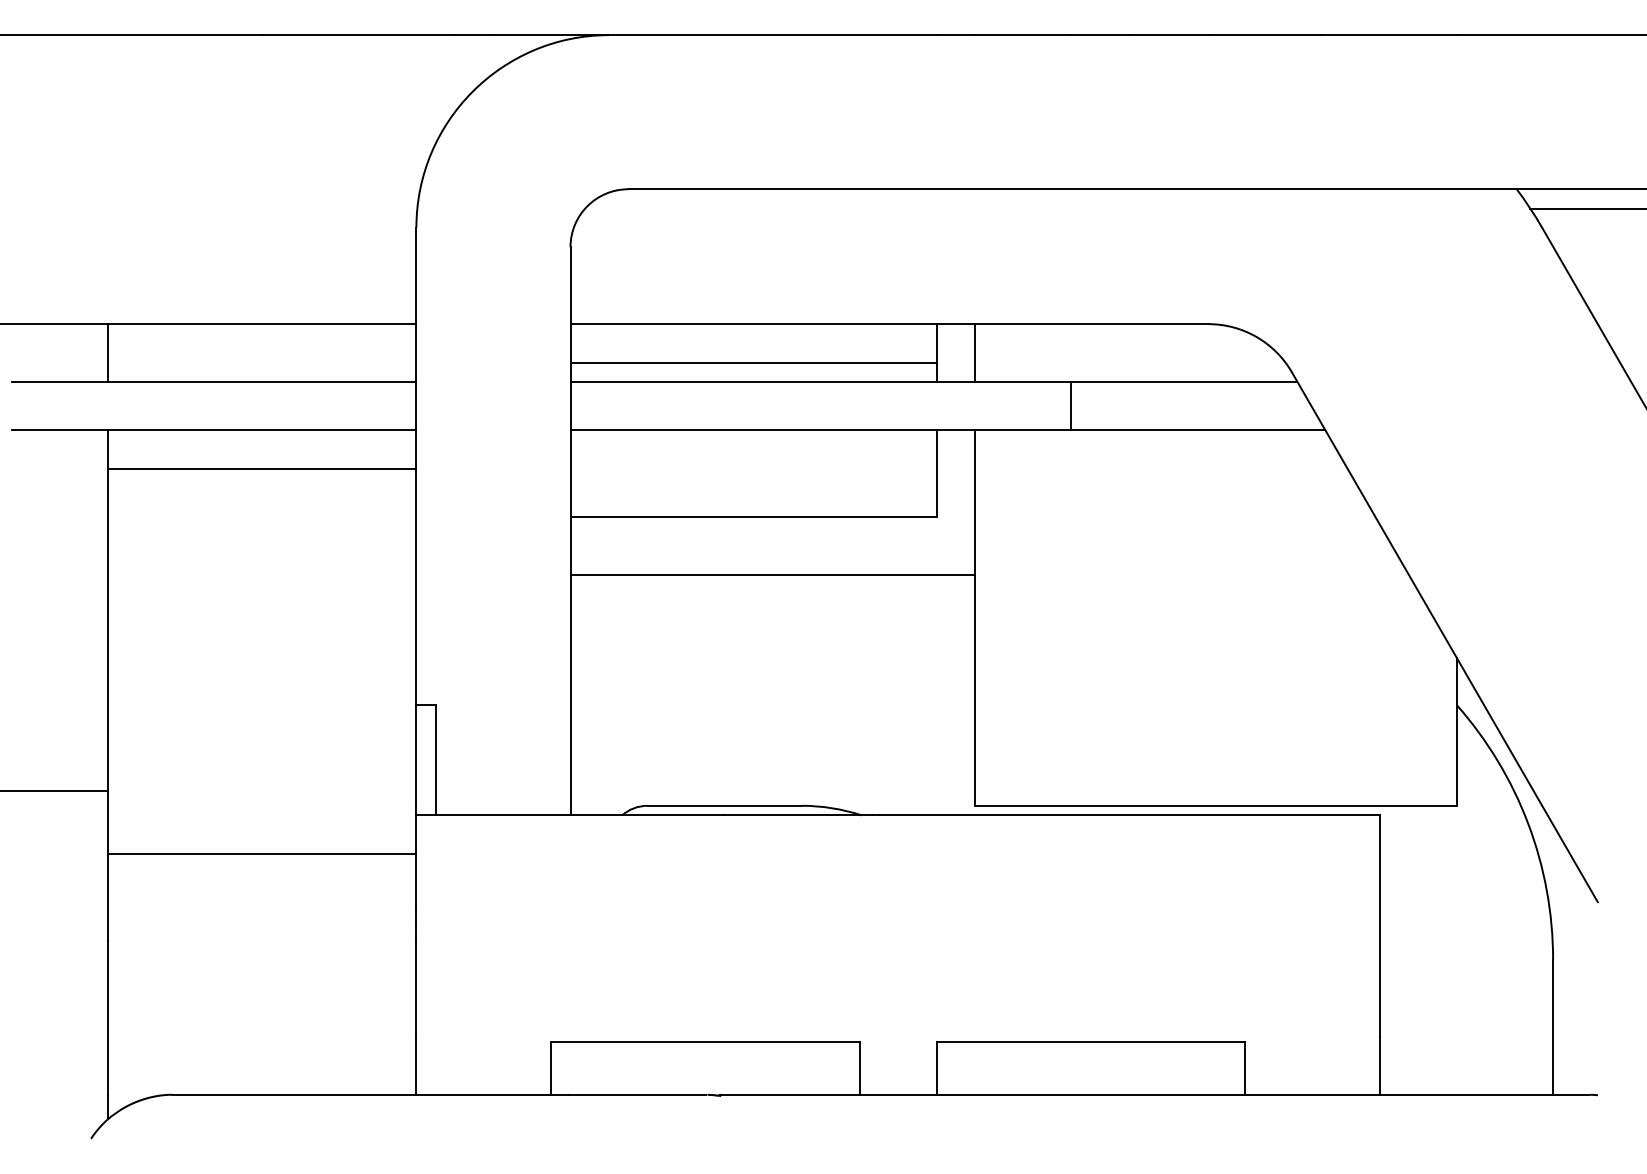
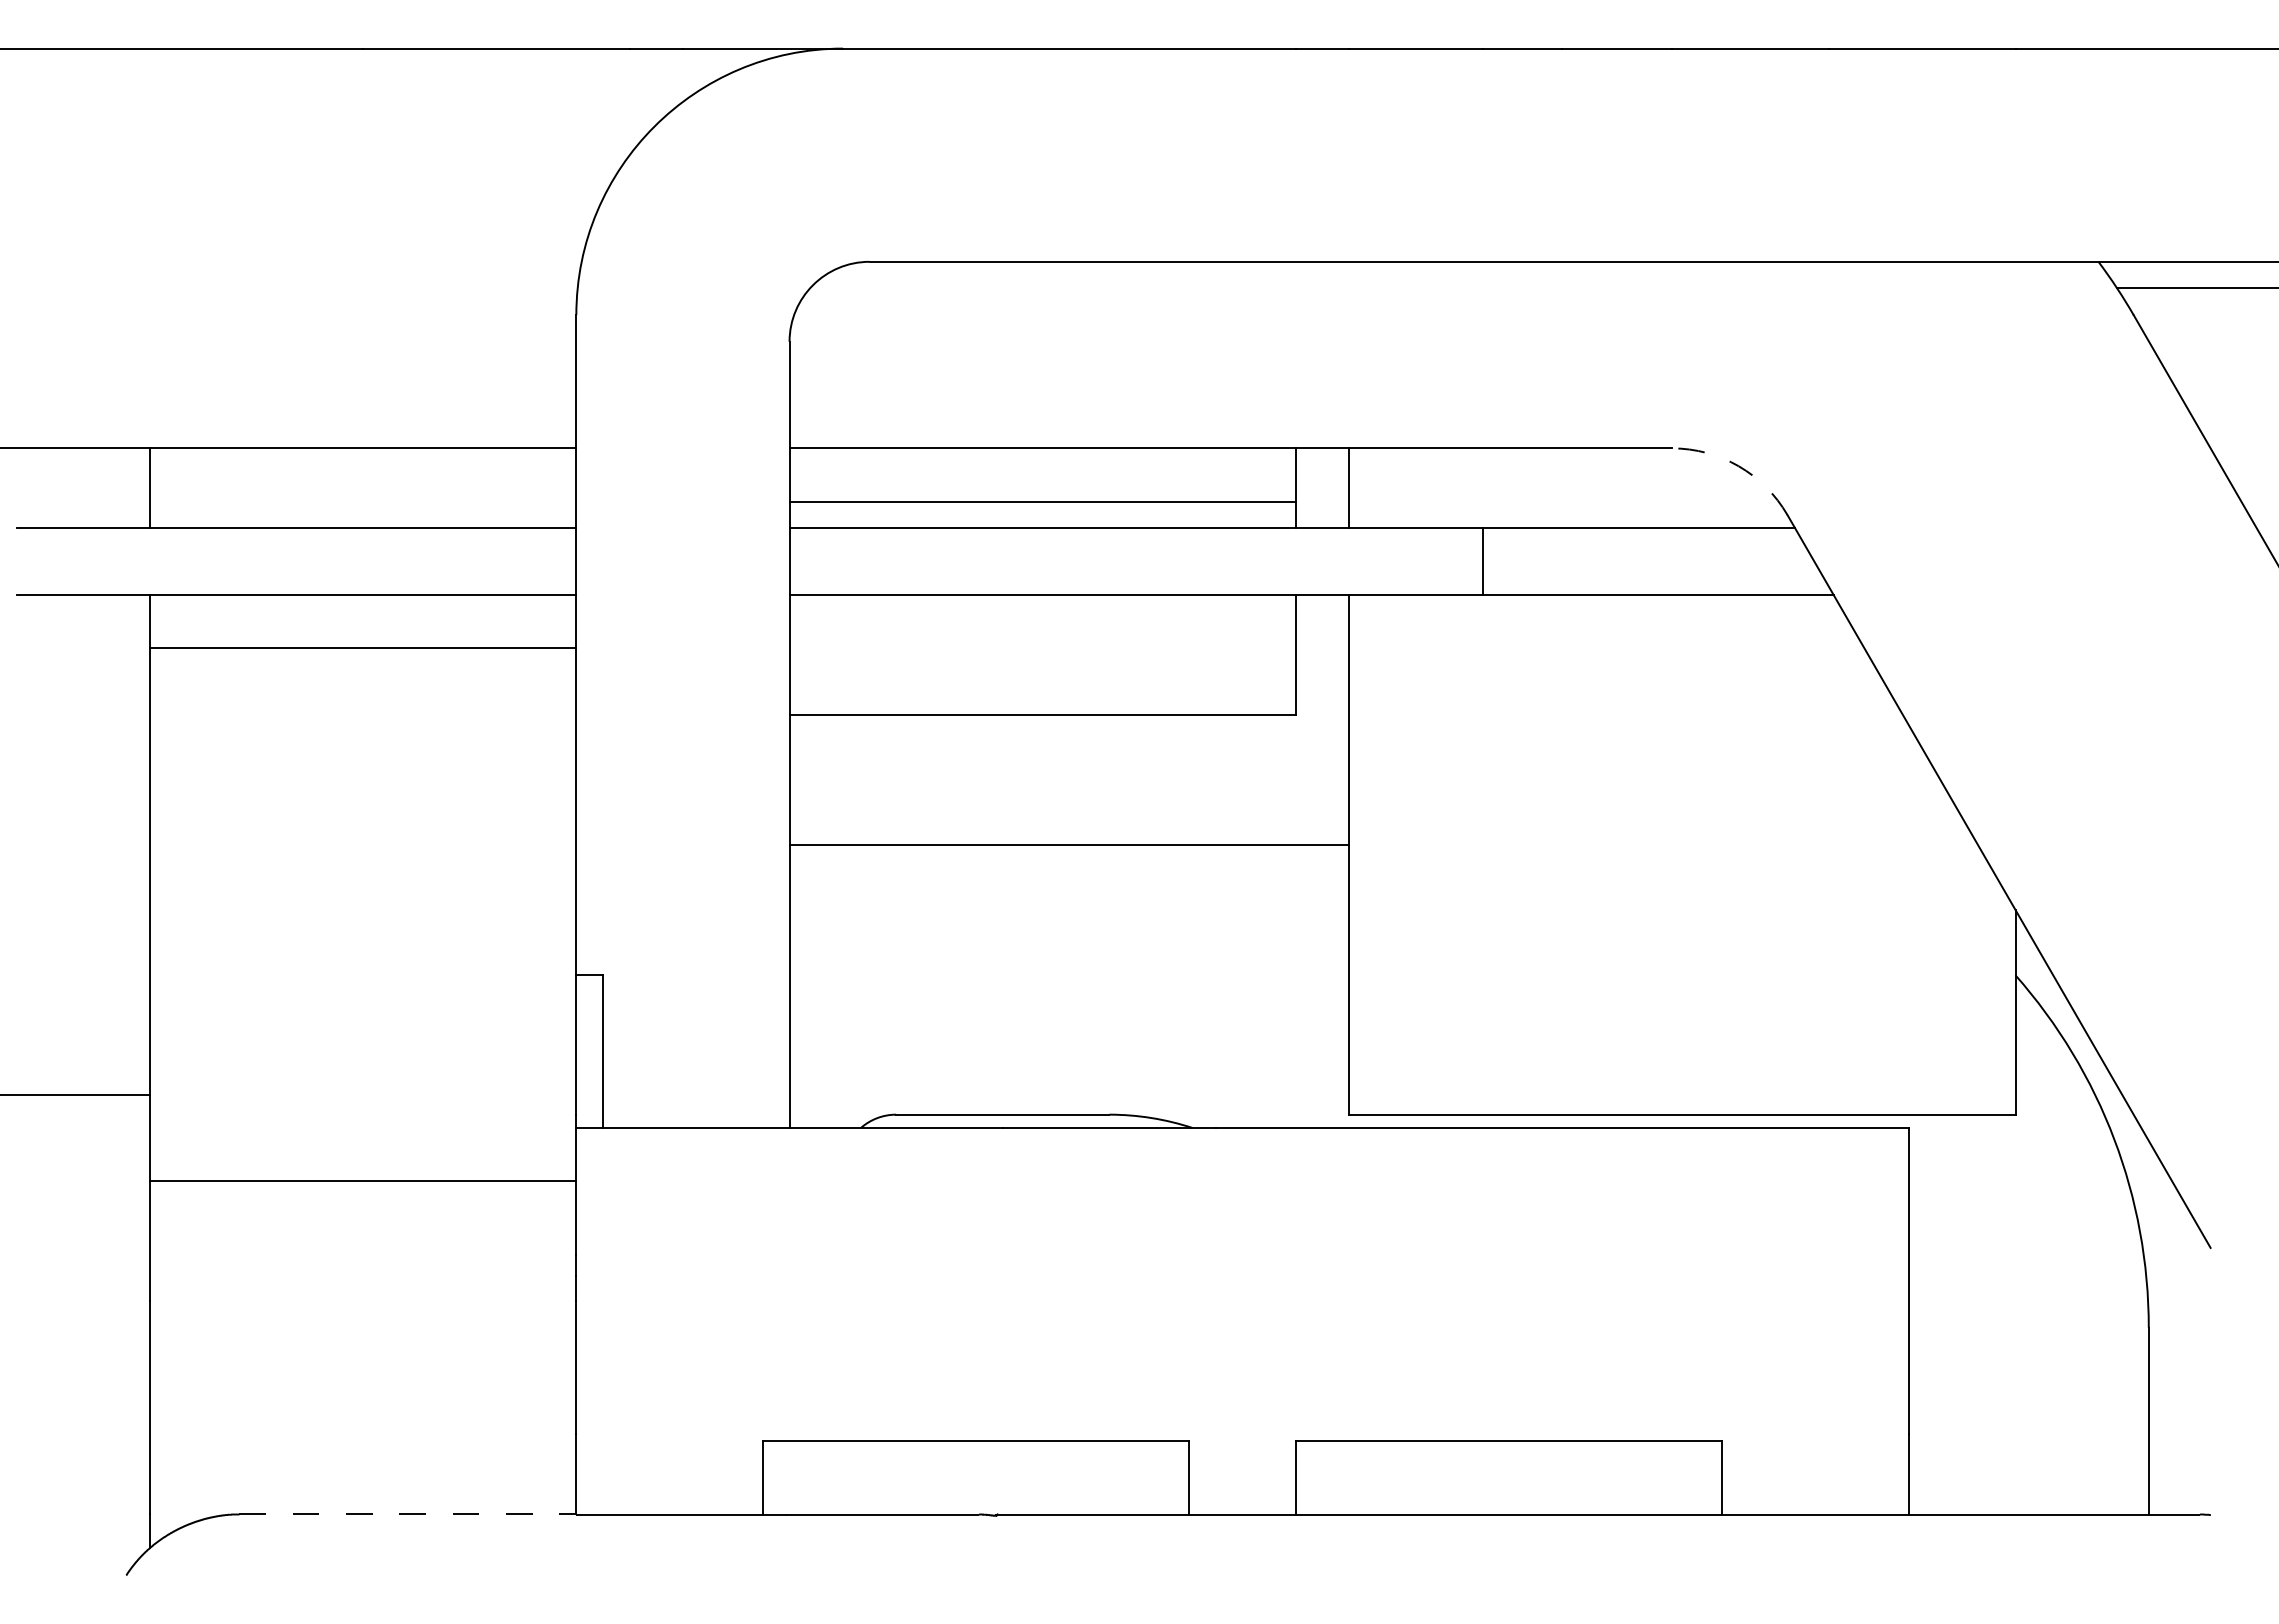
arc: (1256, 337) -> (1738, 466), solid -> dashed
line: (772, 574) -> (1069, 844), moved
line: (295, 1094) -> (408, 1514), solid -> dashed

